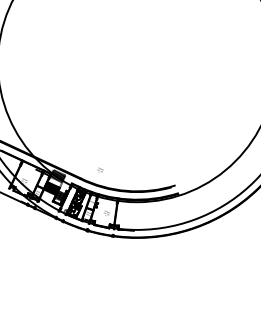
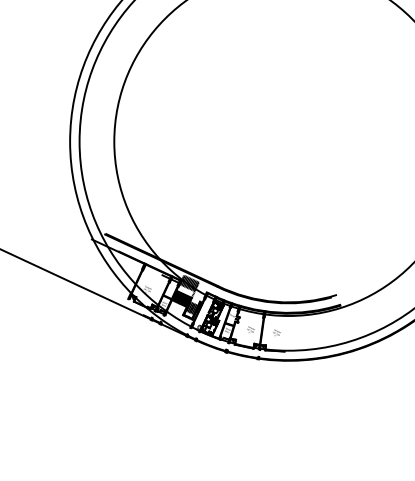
text: (100, 169) -> (276, 332), moved

